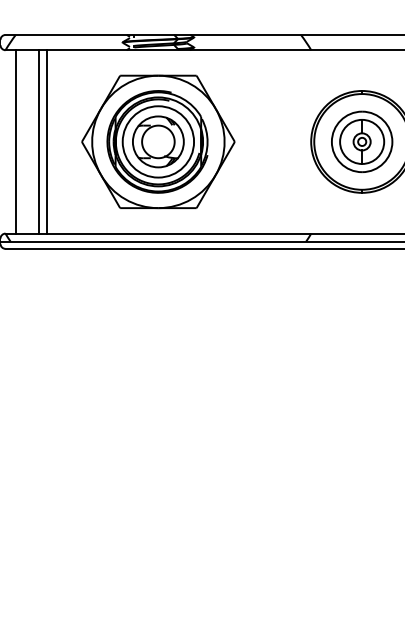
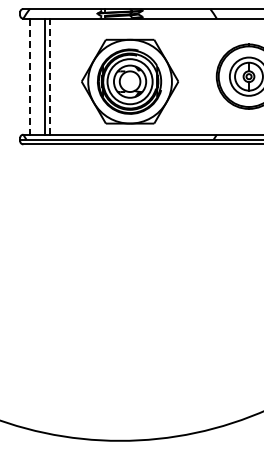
line: (46, 141) -> (49, 76), solid -> dashed
part: (157, 141) -> (129, 81), moved
line: (15, 143) -> (29, 77), solid -> dashed

